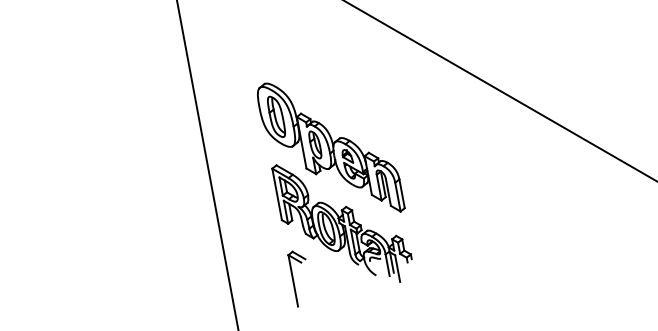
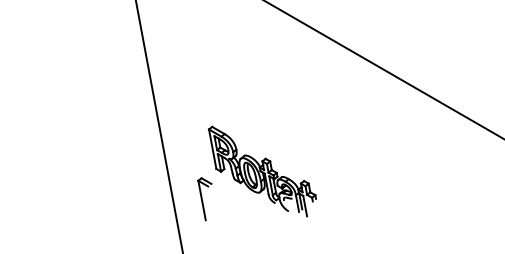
part: (331, 147) -> (254, 113), removed
part: (296, 279) -> (204, 199), moved

